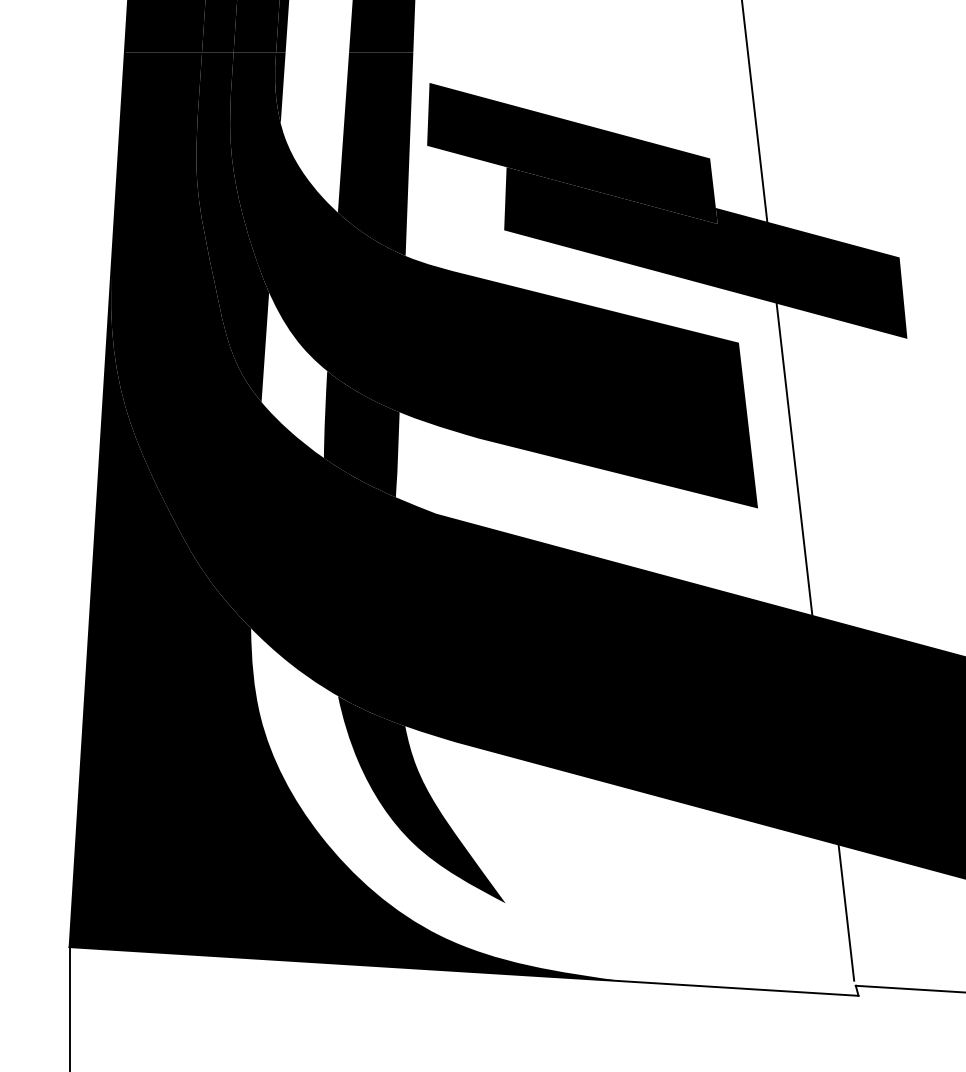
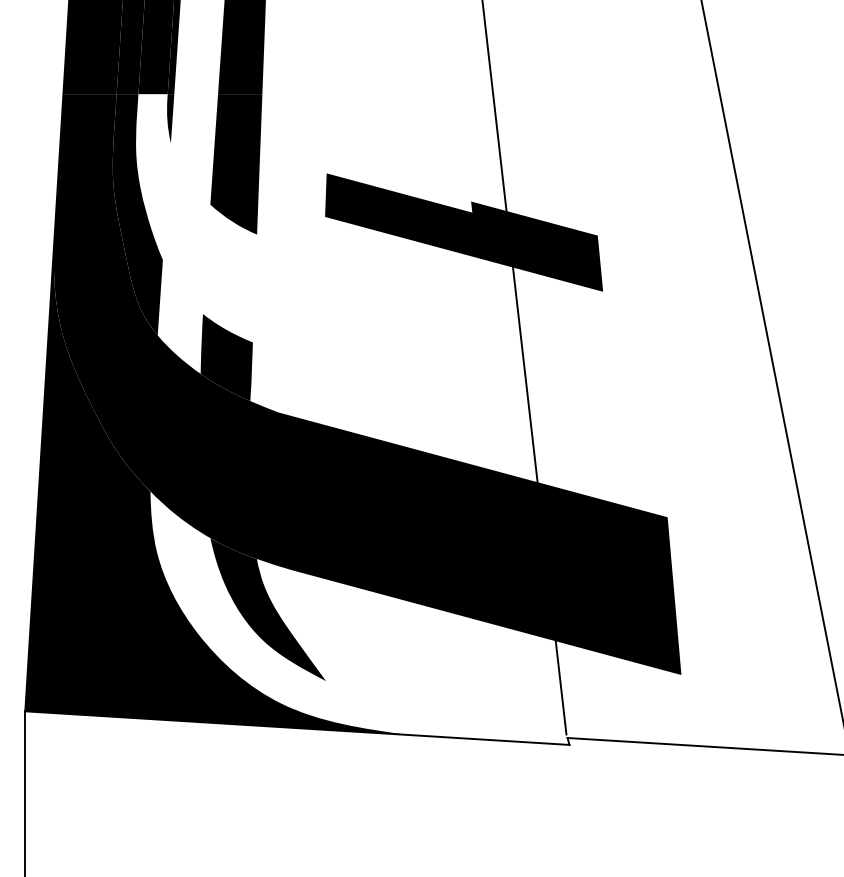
fill: (571, 152) -> (371, 163), removed
fill: (494, 280) -> (318, 251), removed

